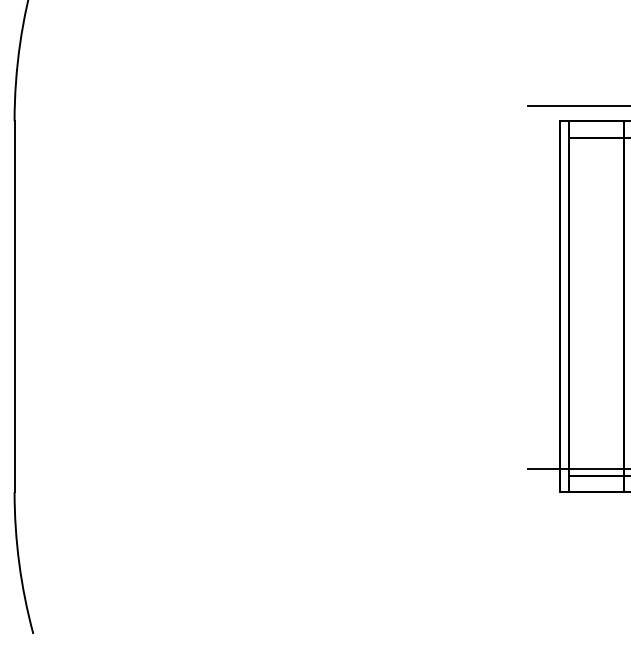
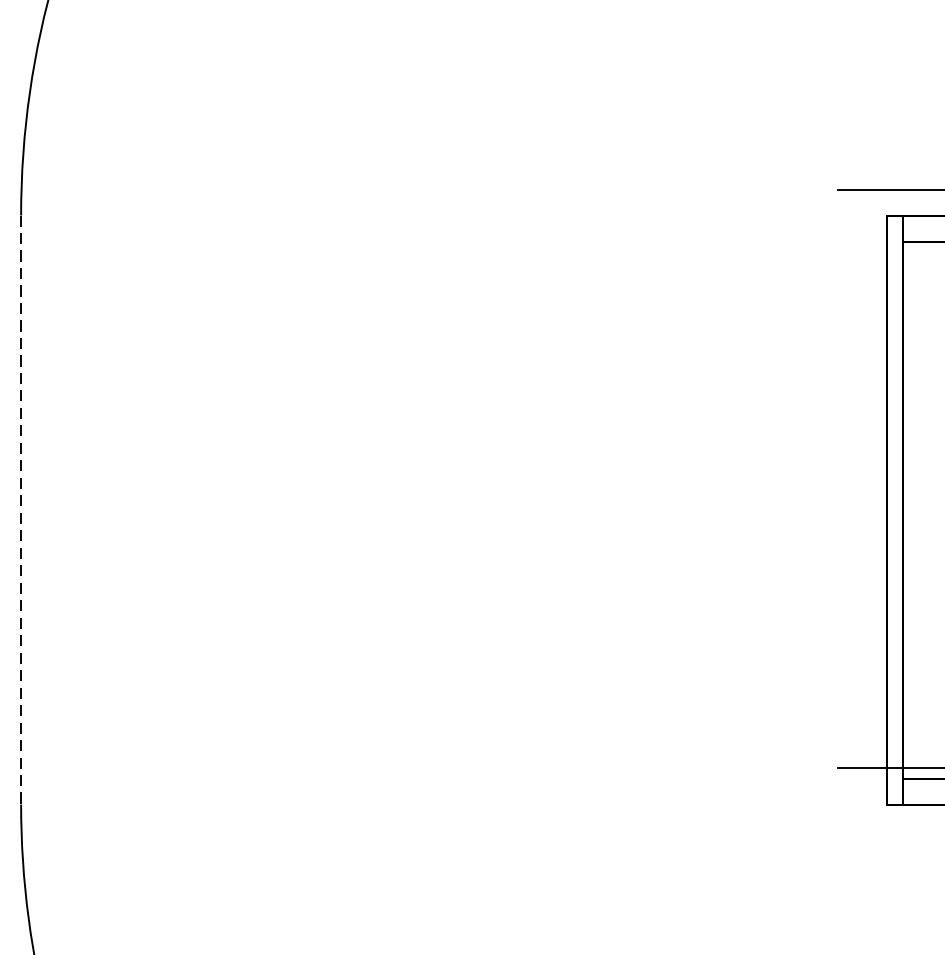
line: (14, 307) -> (20, 511), solid -> dashed

